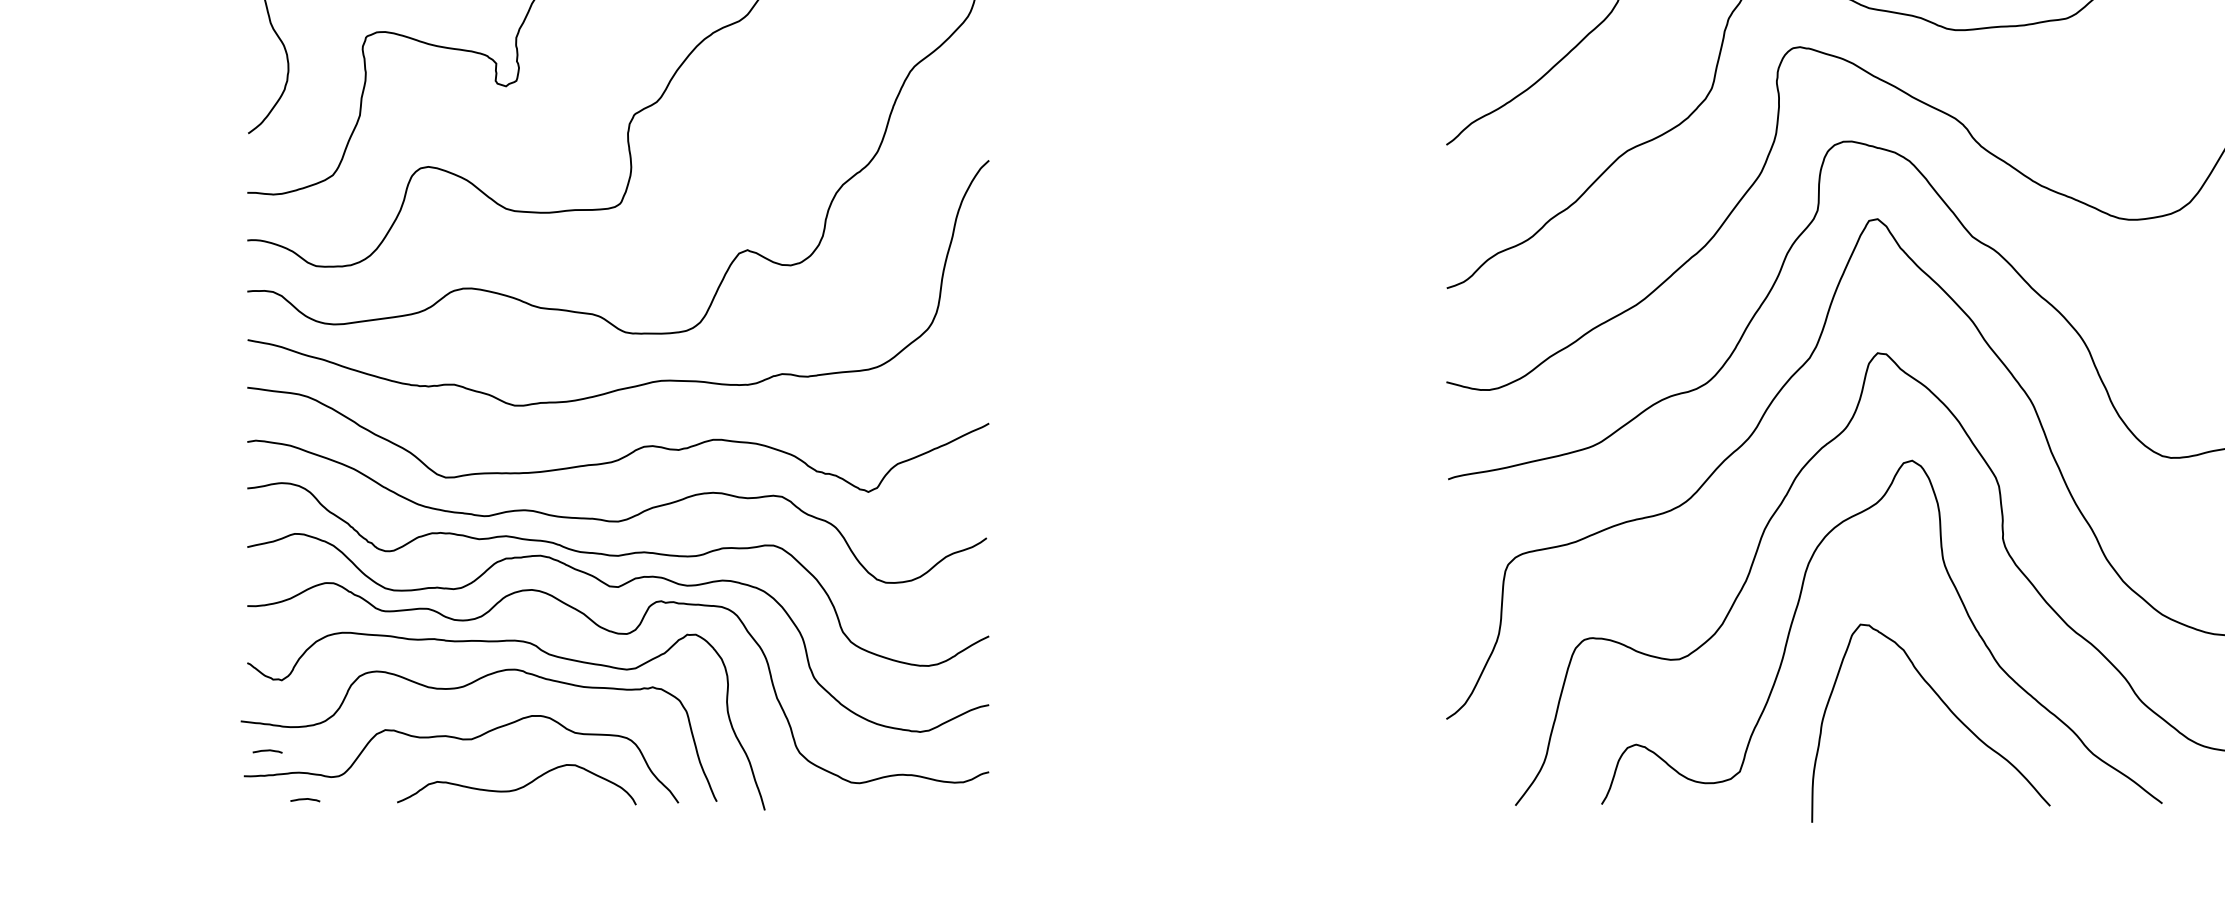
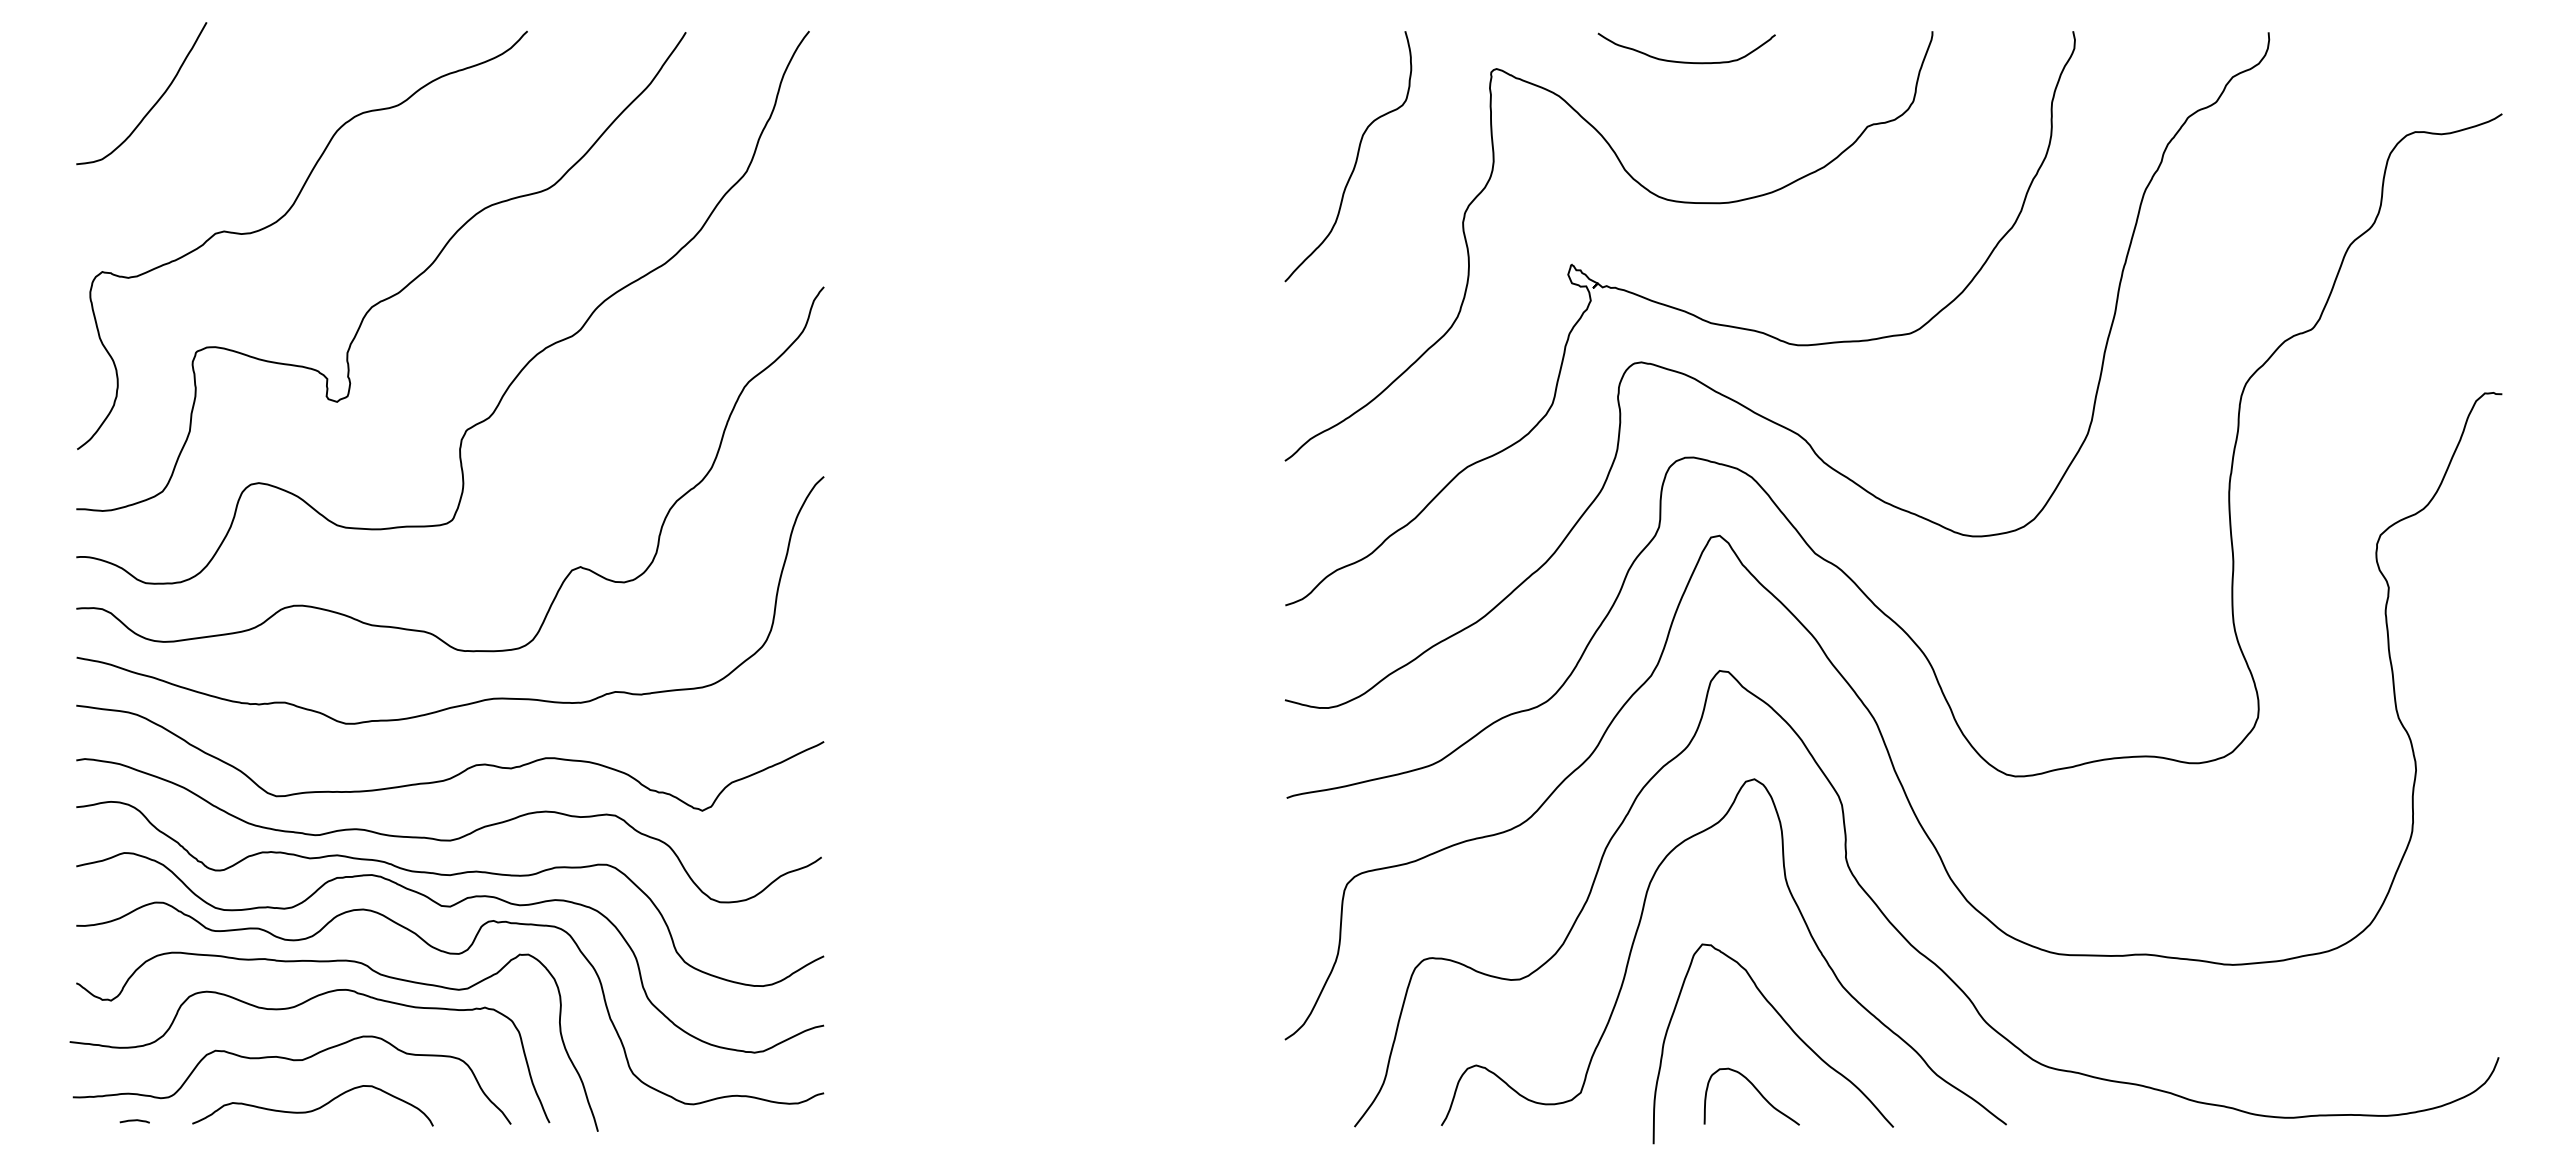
curve: (267, 751) -> (96, 1072), removed
curve: (1914, 769) -> (1756, 1090), added
curve: (517, 788) -> (313, 1109), moved

